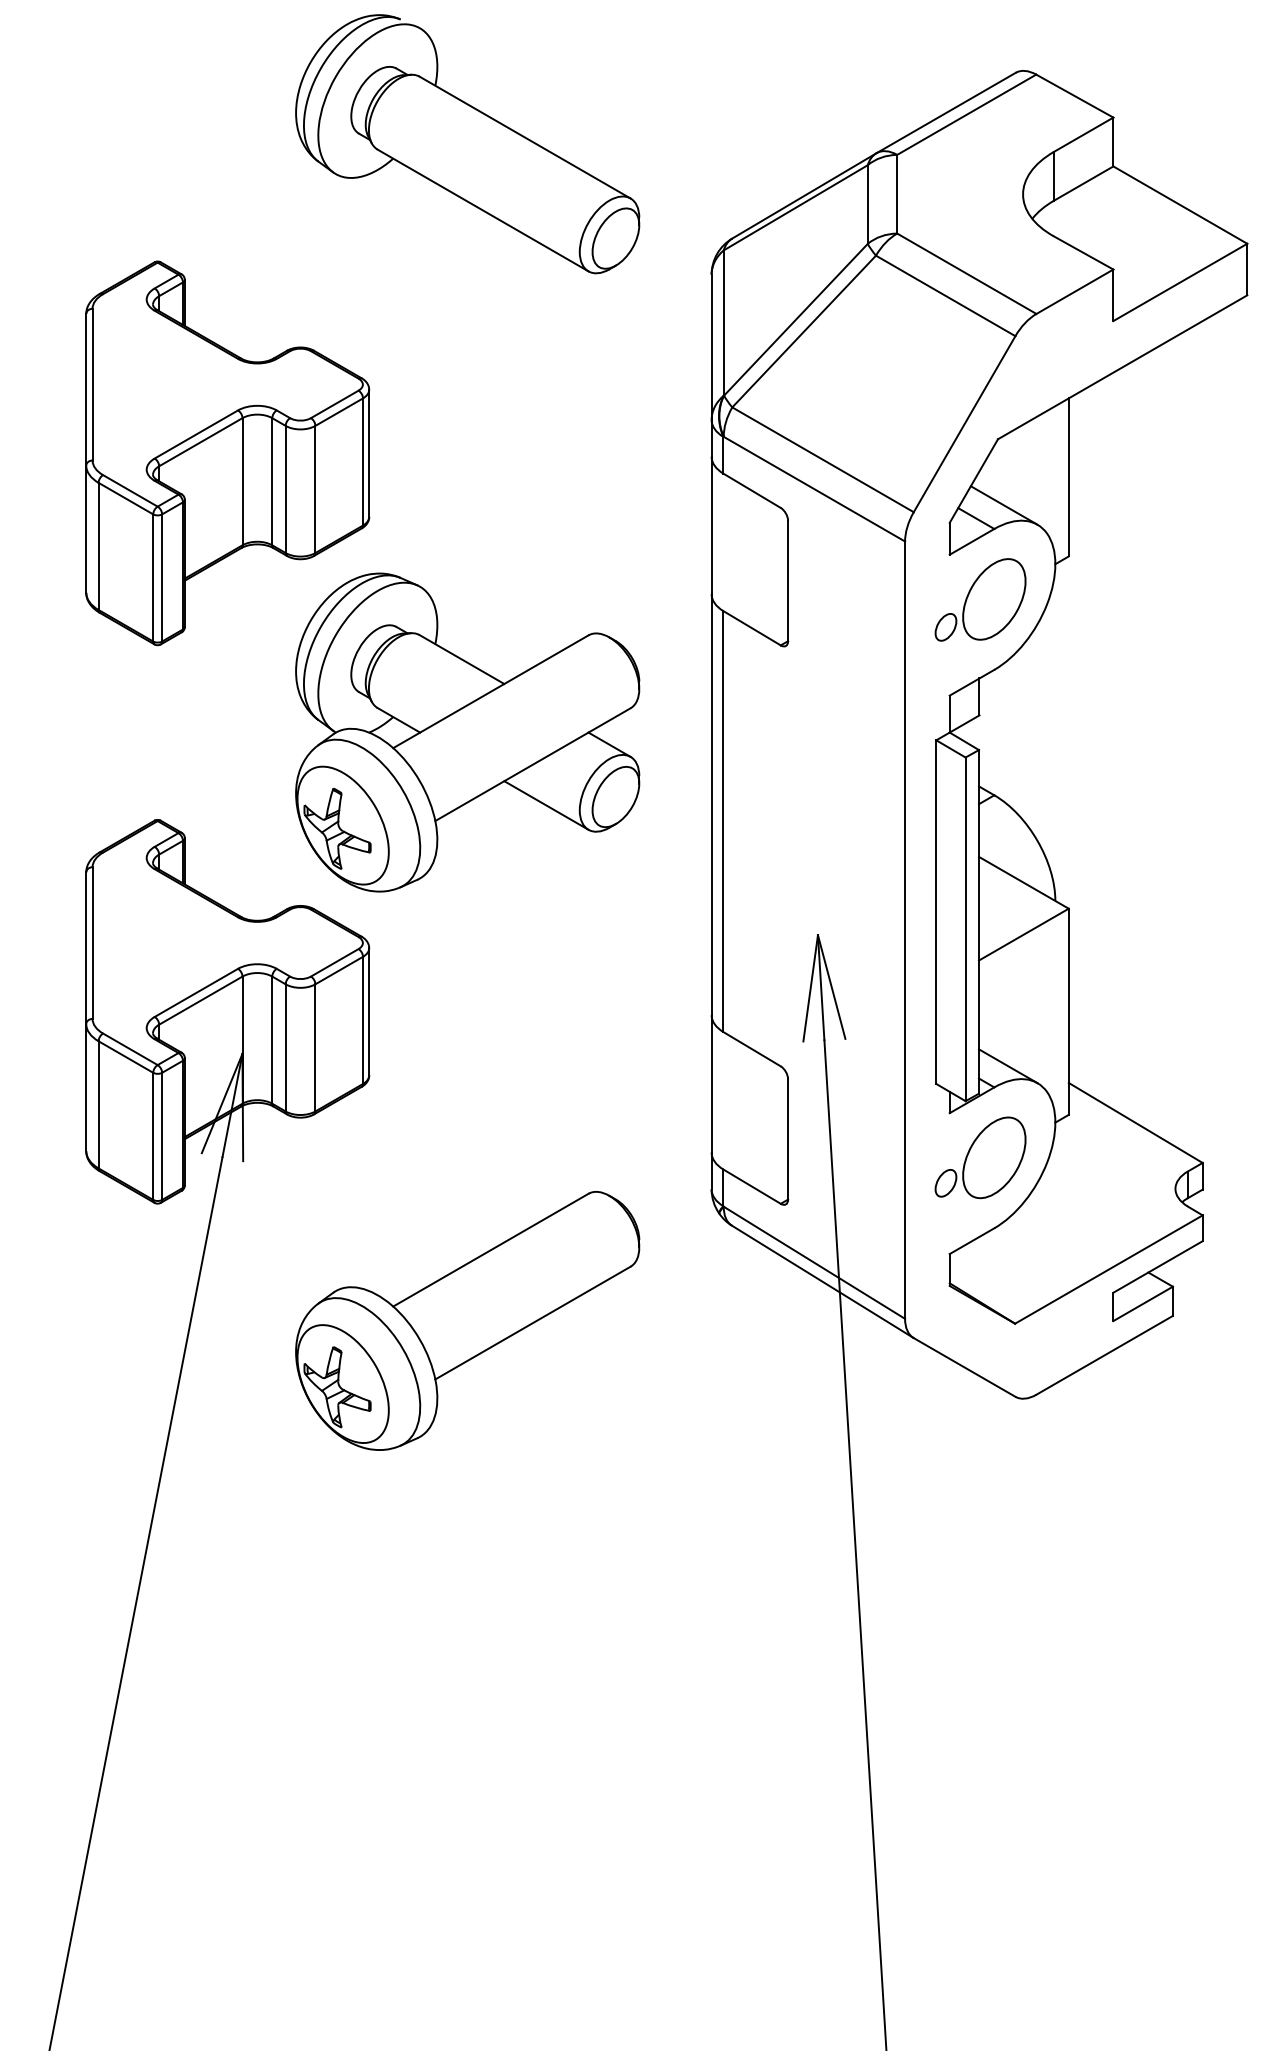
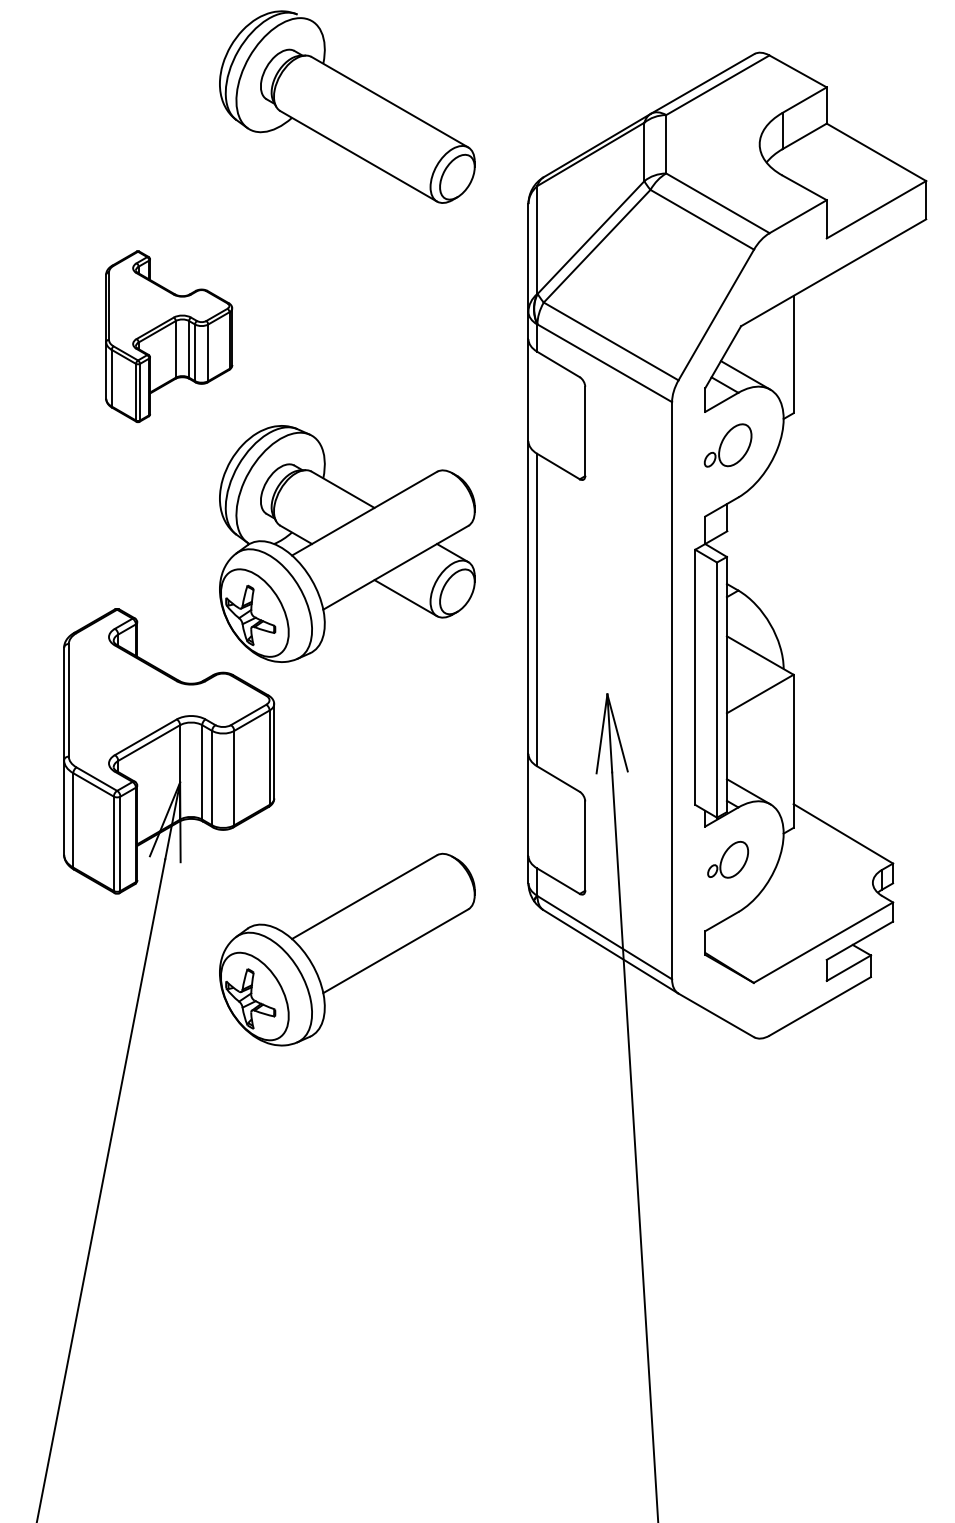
part: (227, 453) -> (168, 336), size x0.6
part: (980, 599) -> (728, 445), size x0.7
part: (980, 1157) -> (728, 859), size x0.6
part: (467, 1320) -> (347, 949), moved

